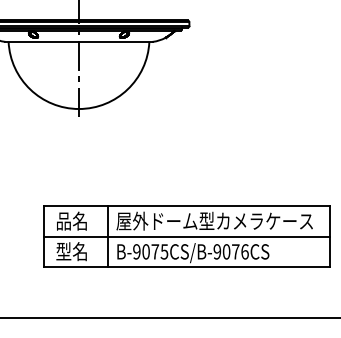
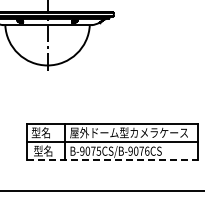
text: (68, 220) -> (41, 132), 品名 -> 型名
line: (187, 267) -> (112, 160), solid -> dashed

